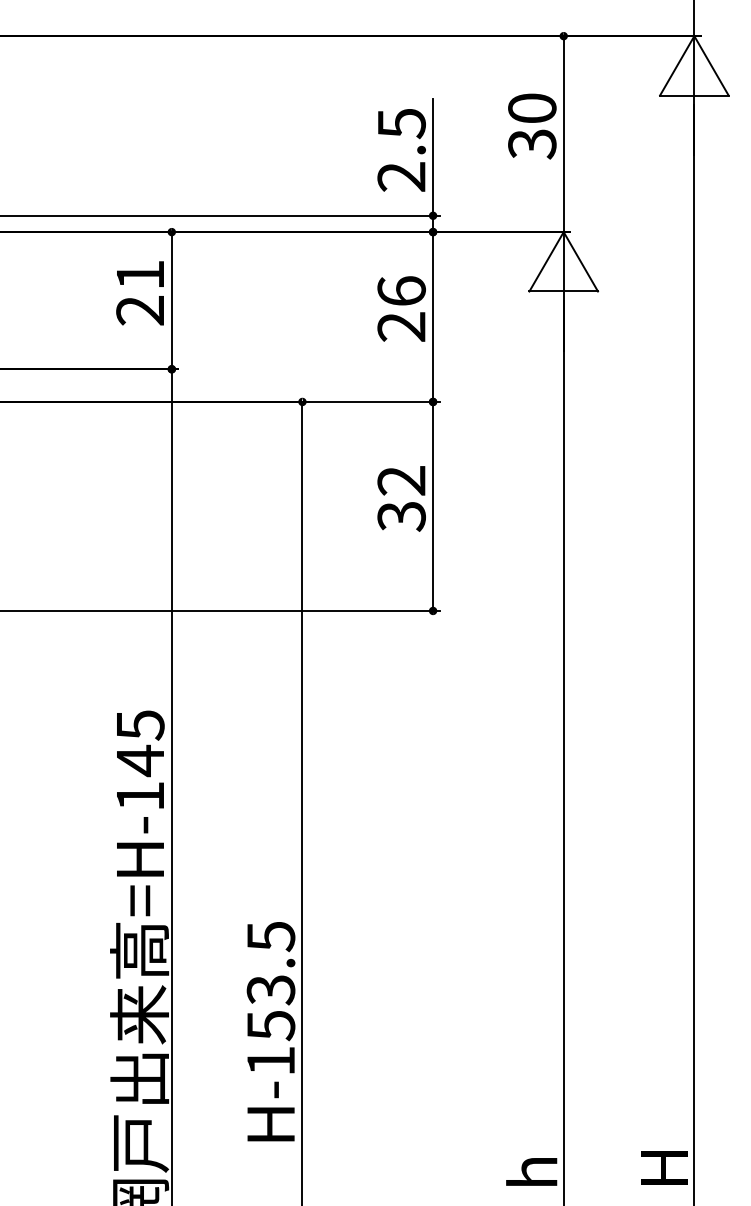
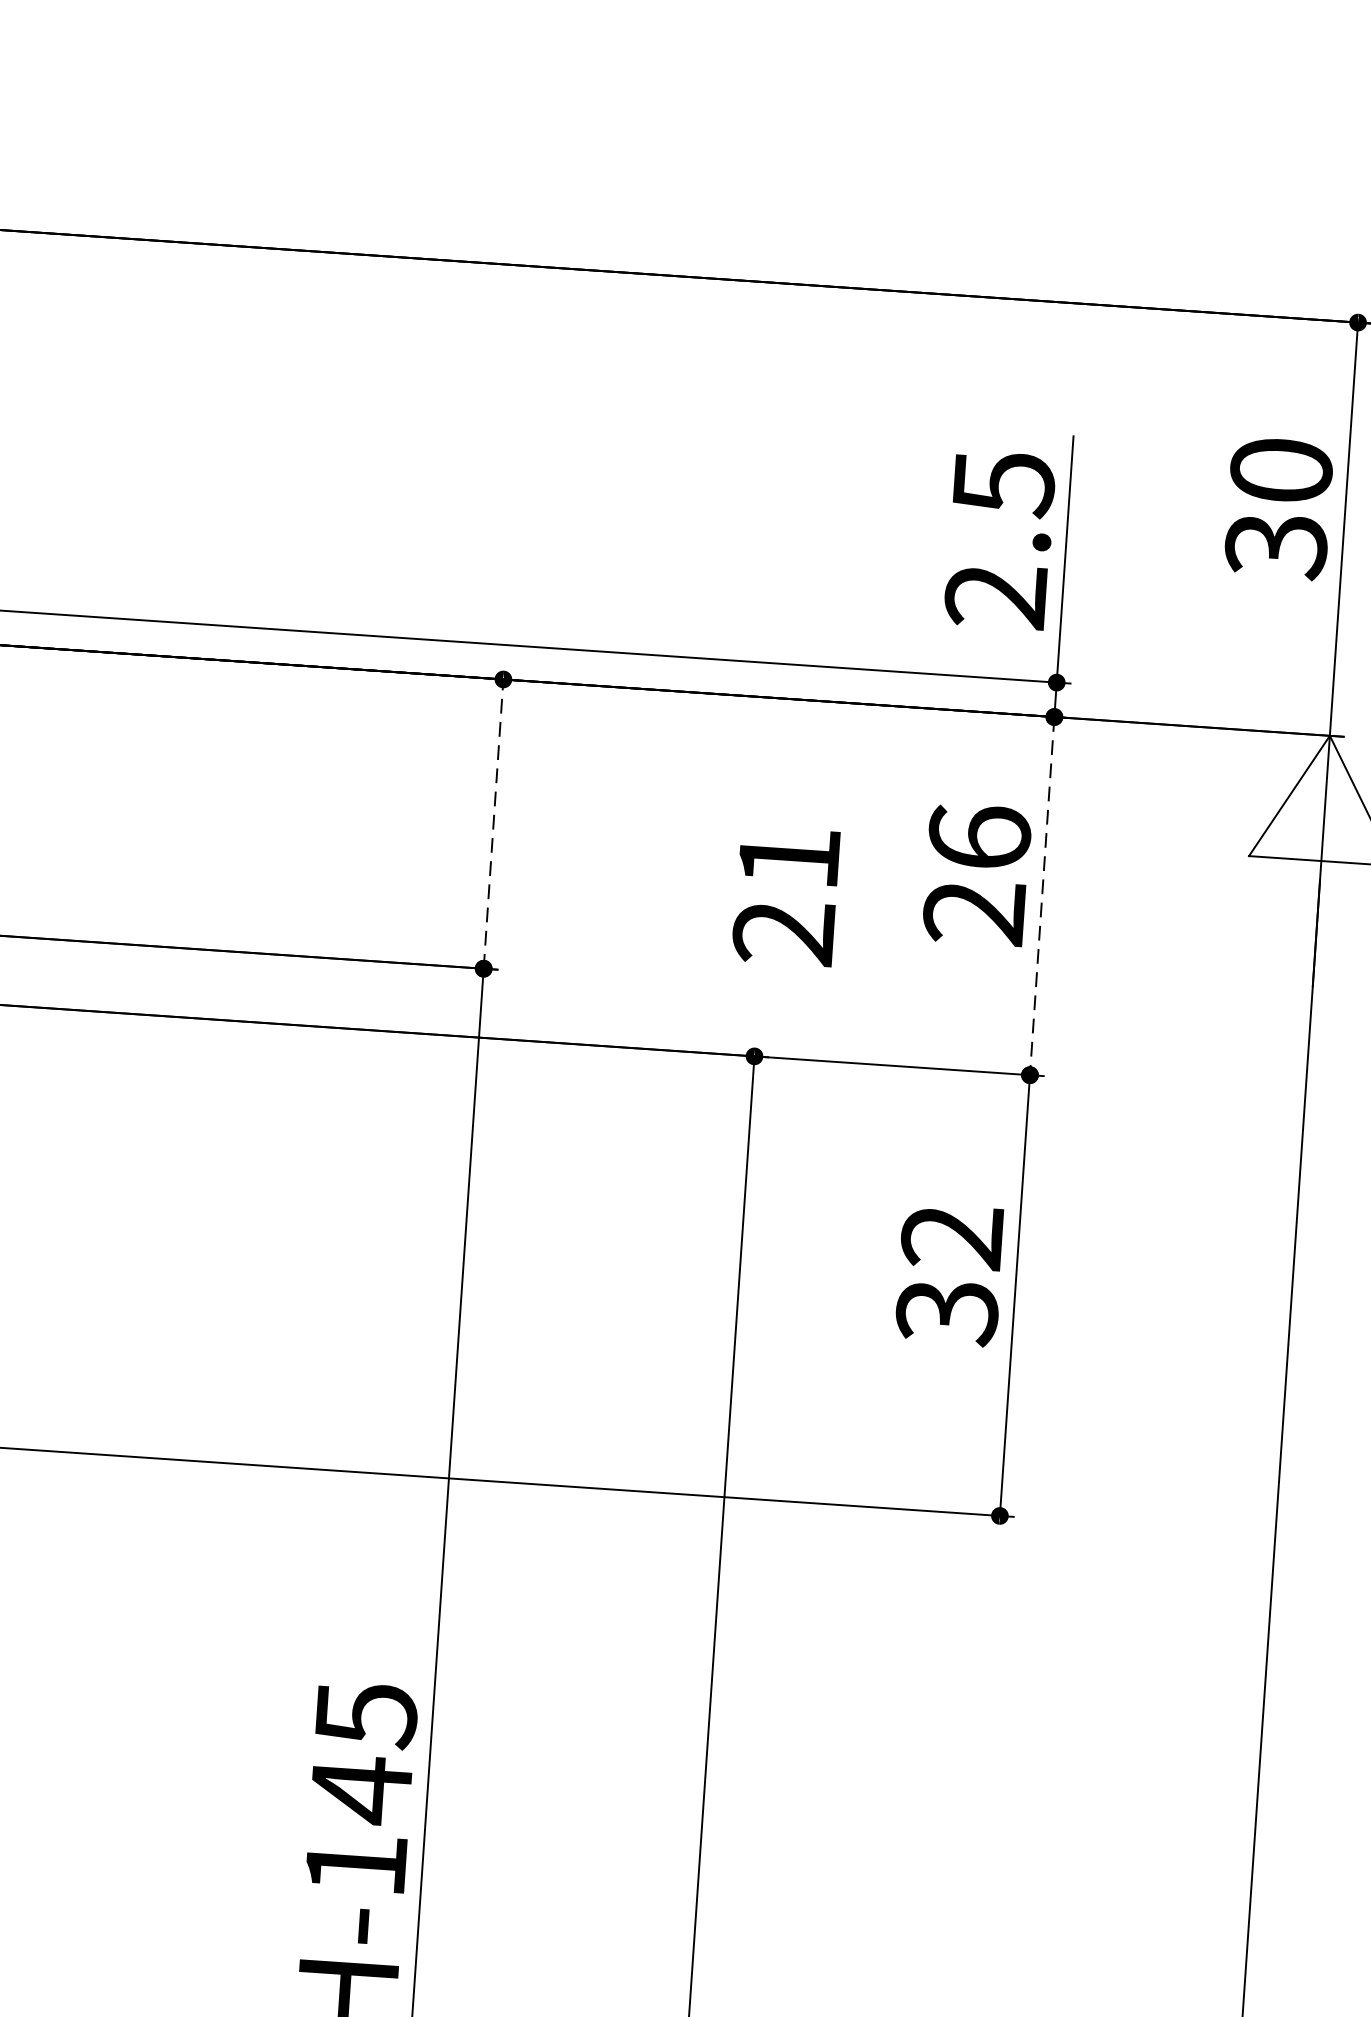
text: (139, 293) -> (784, 896), moved
line: (171, 300) -> (492, 823), solid -> dashed
line: (433, 317) -> (1042, 897), solid -> dashed

